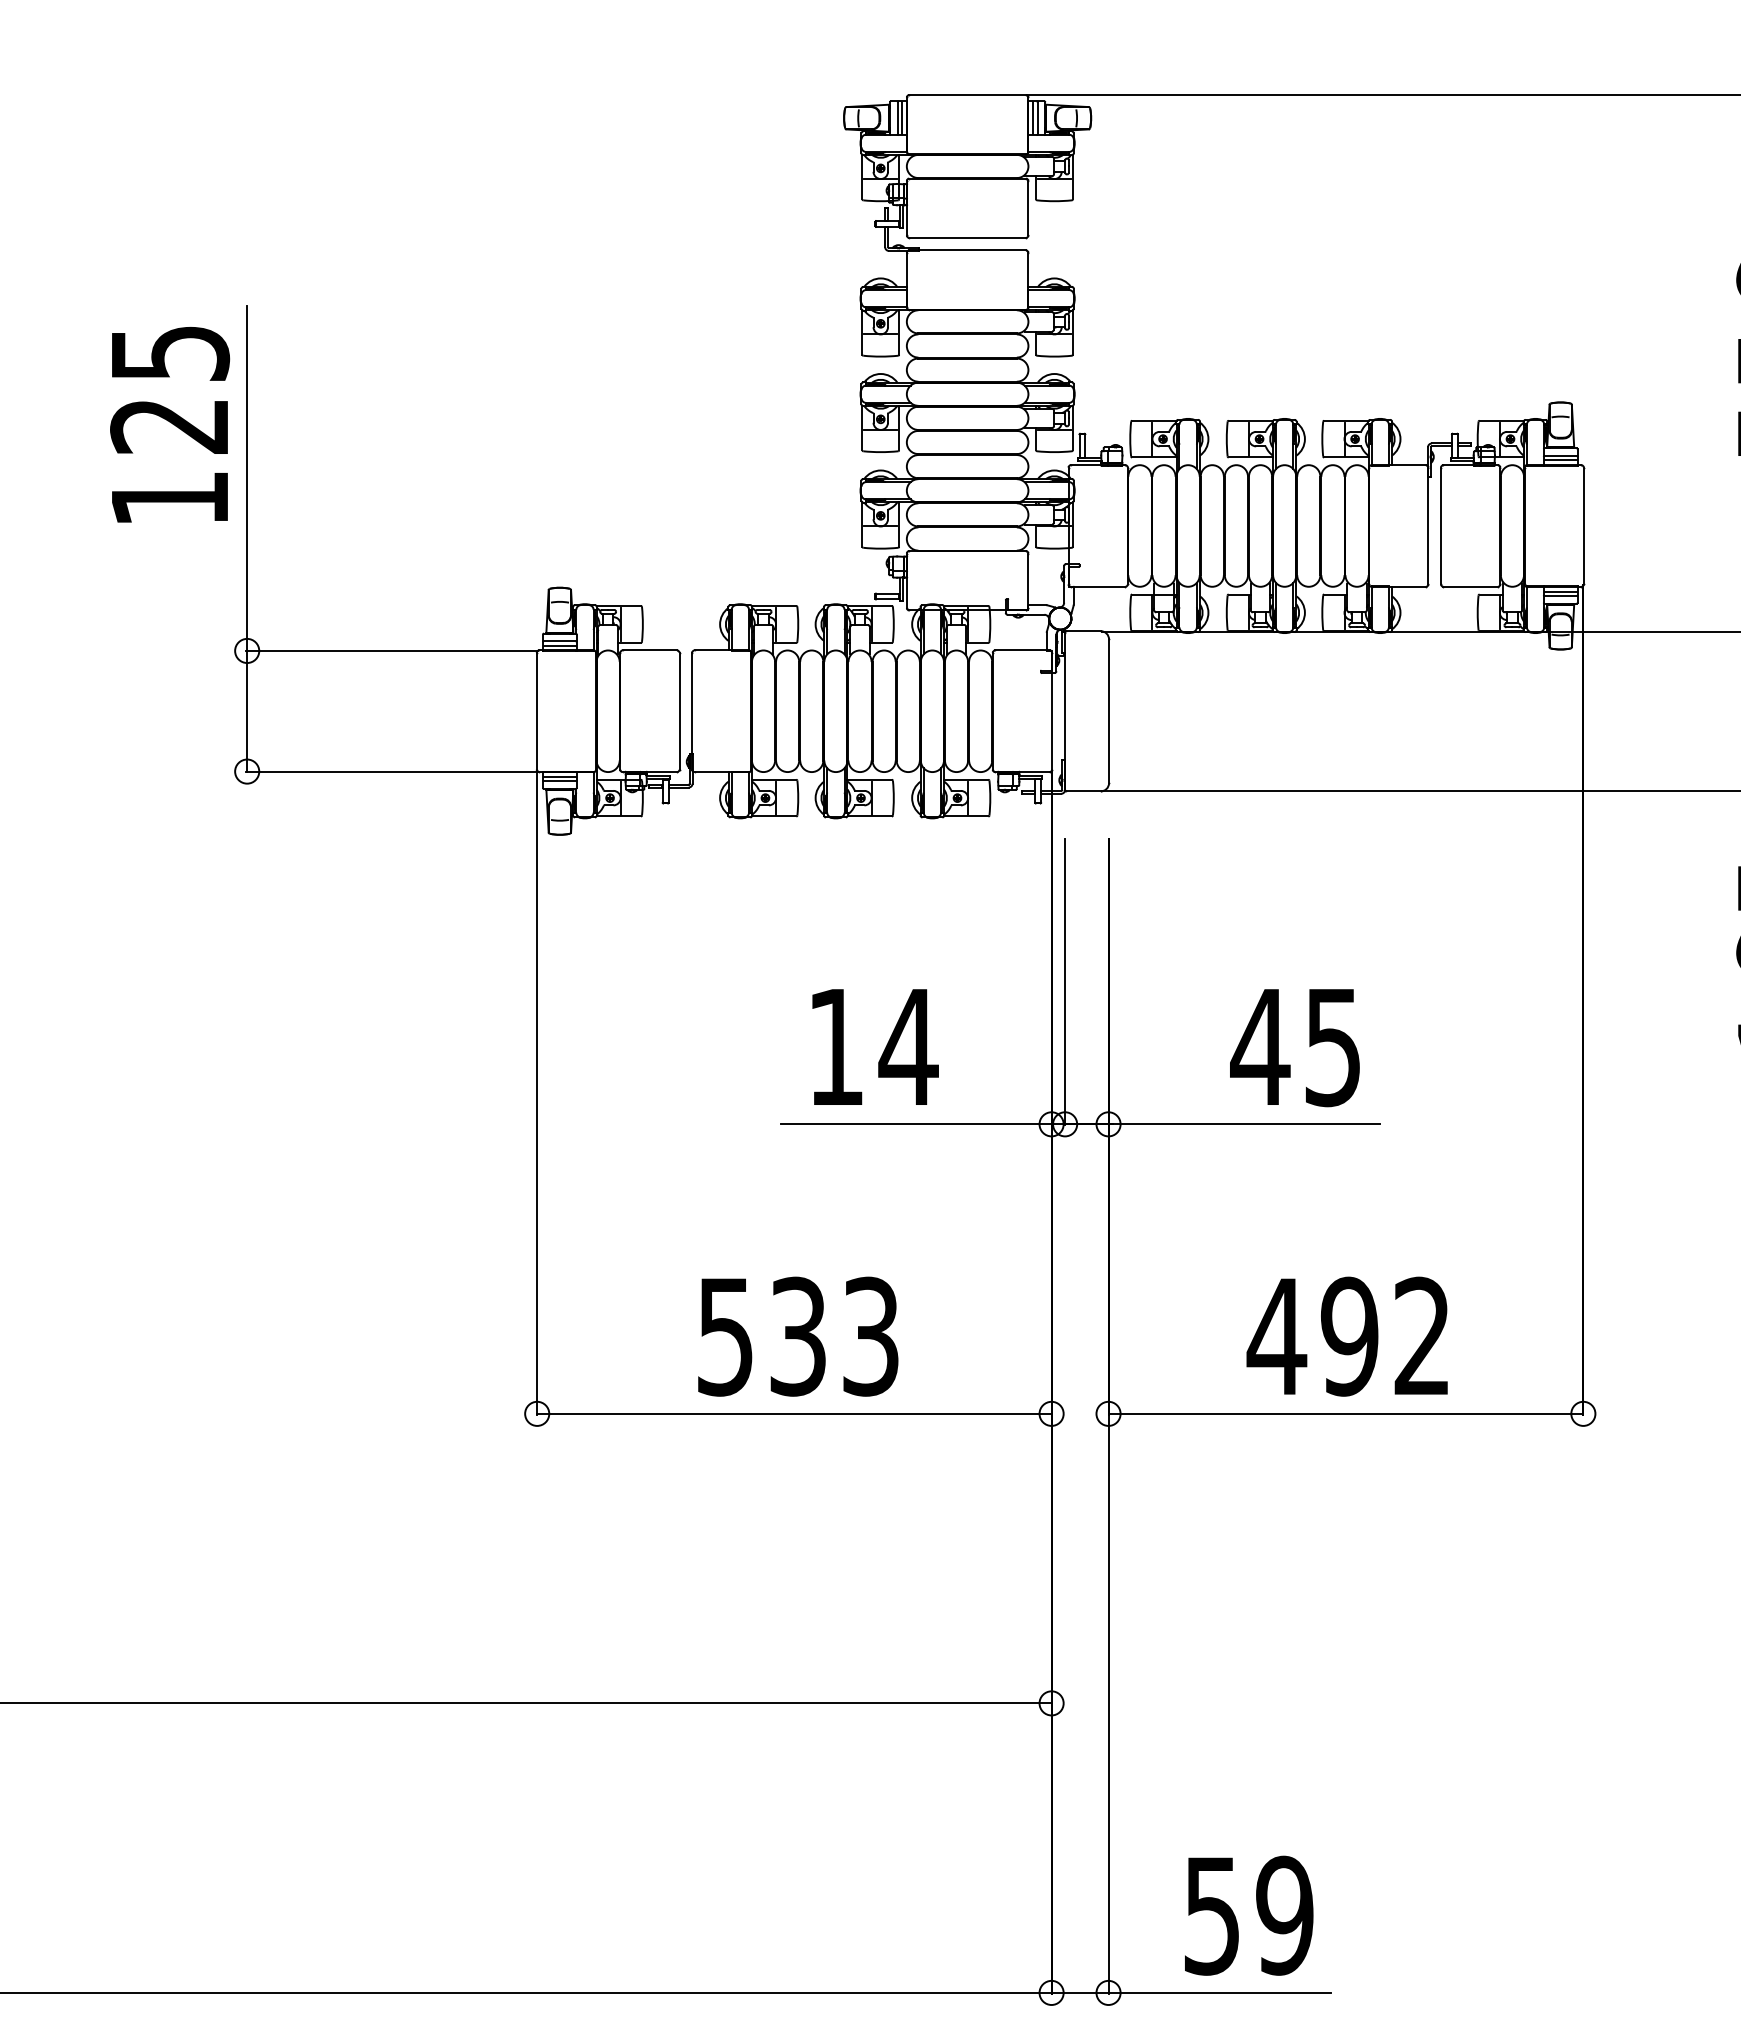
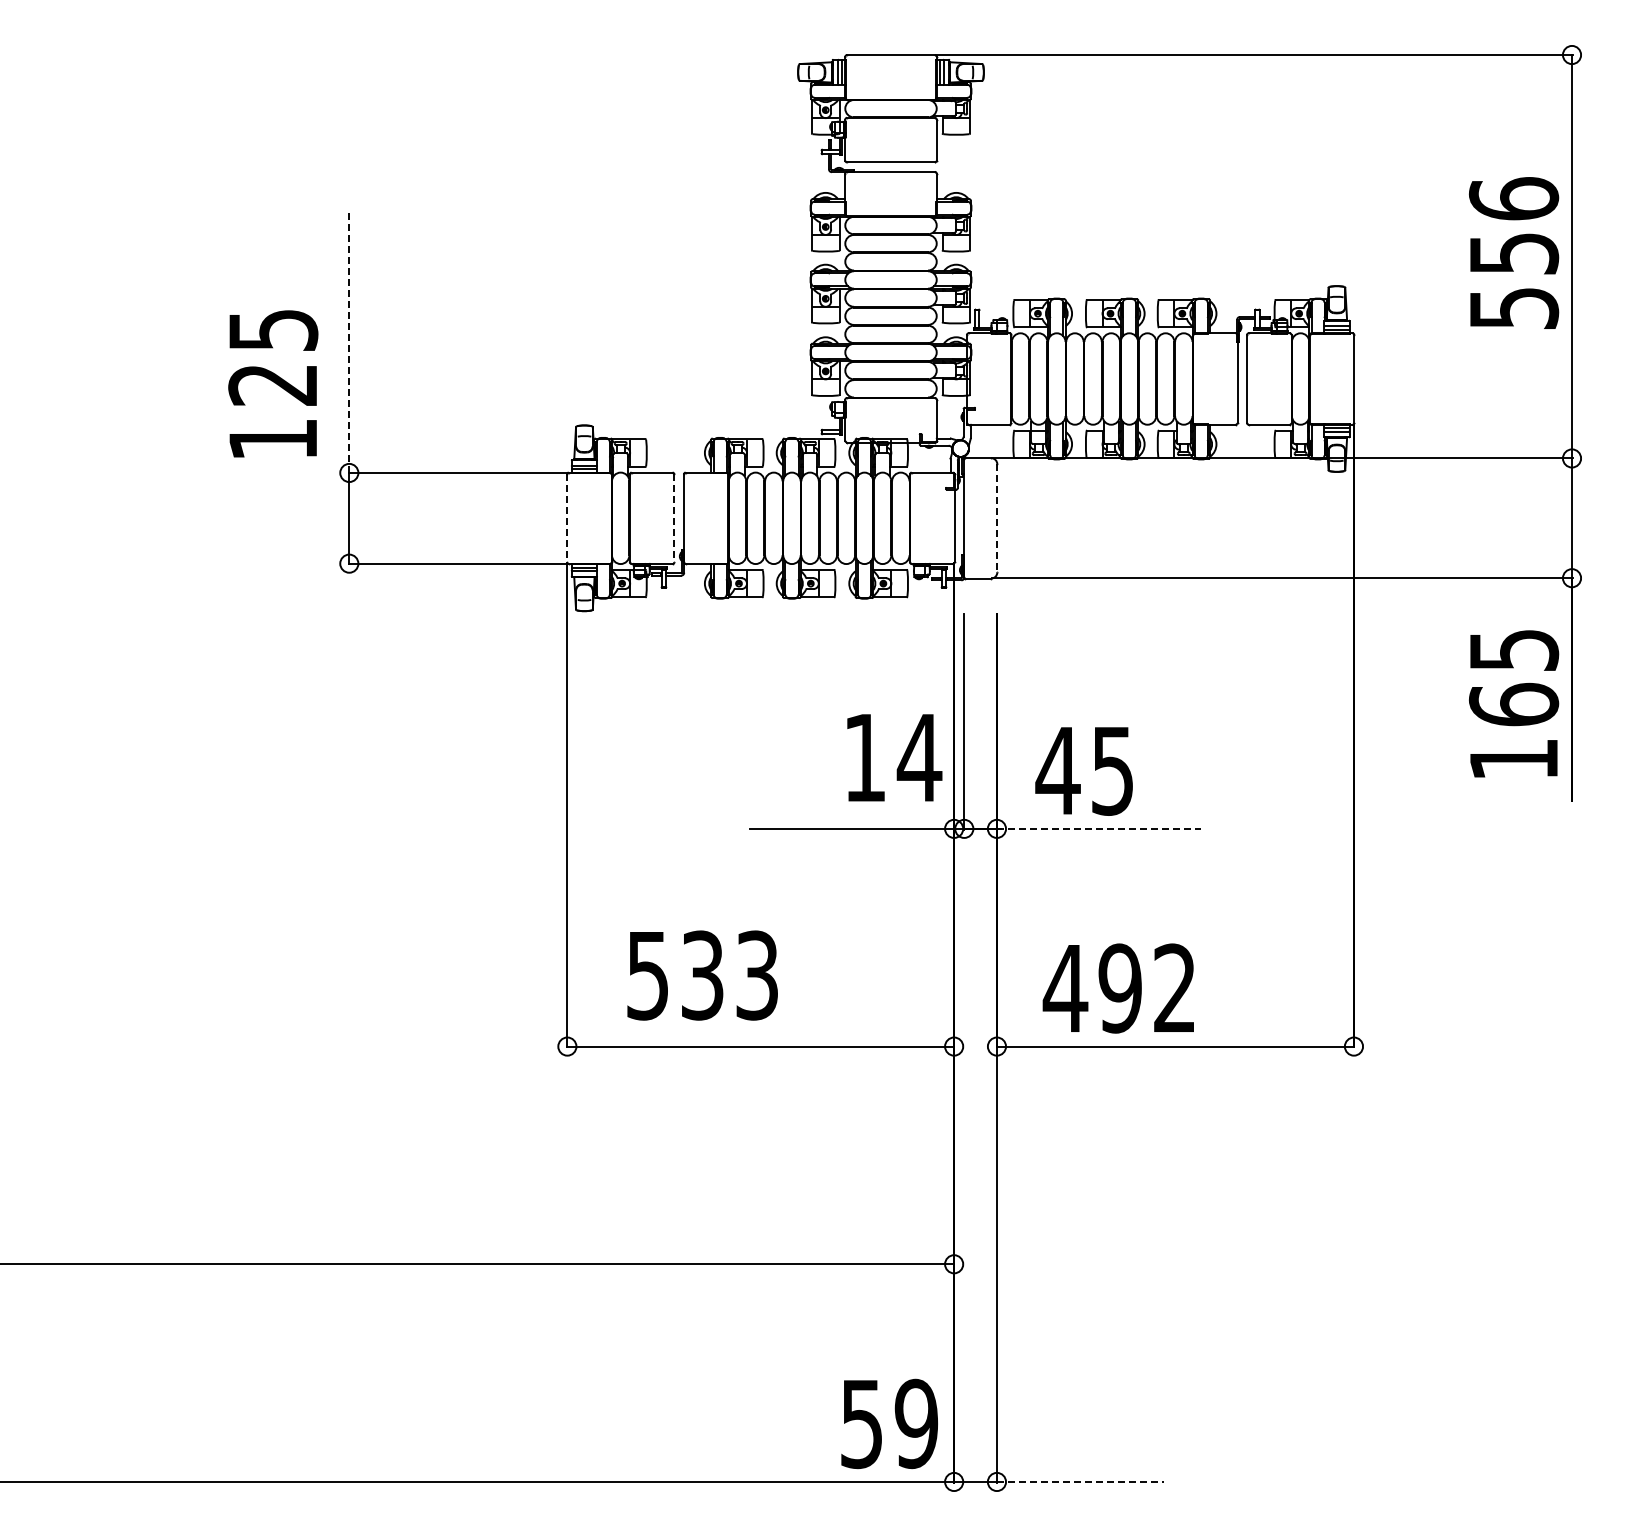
text: (170, 424) -> (273, 383), moved
line: (247, 478) -> (349, 343), solid -> dashed
line: (537, 711) -> (567, 518), solid -> dashed
line: (679, 711) -> (674, 518), solid -> dashed
line: (1109, 711) -> (997, 518), solid -> dashed
text: (875, 1046) -> (894, 757), moved
text: (1294, 1047) -> (1083, 771), moved
line: (1243, 1123) -> (1098, 828), solid -> dashed
text: (798, 1336) -> (702, 975), moved
text: (1346, 1336) -> (1117, 988), moved
text: (1248, 1915) -> (889, 1423), moved
line: (1219, 1992) -> (1080, 1481), solid -> dashed

